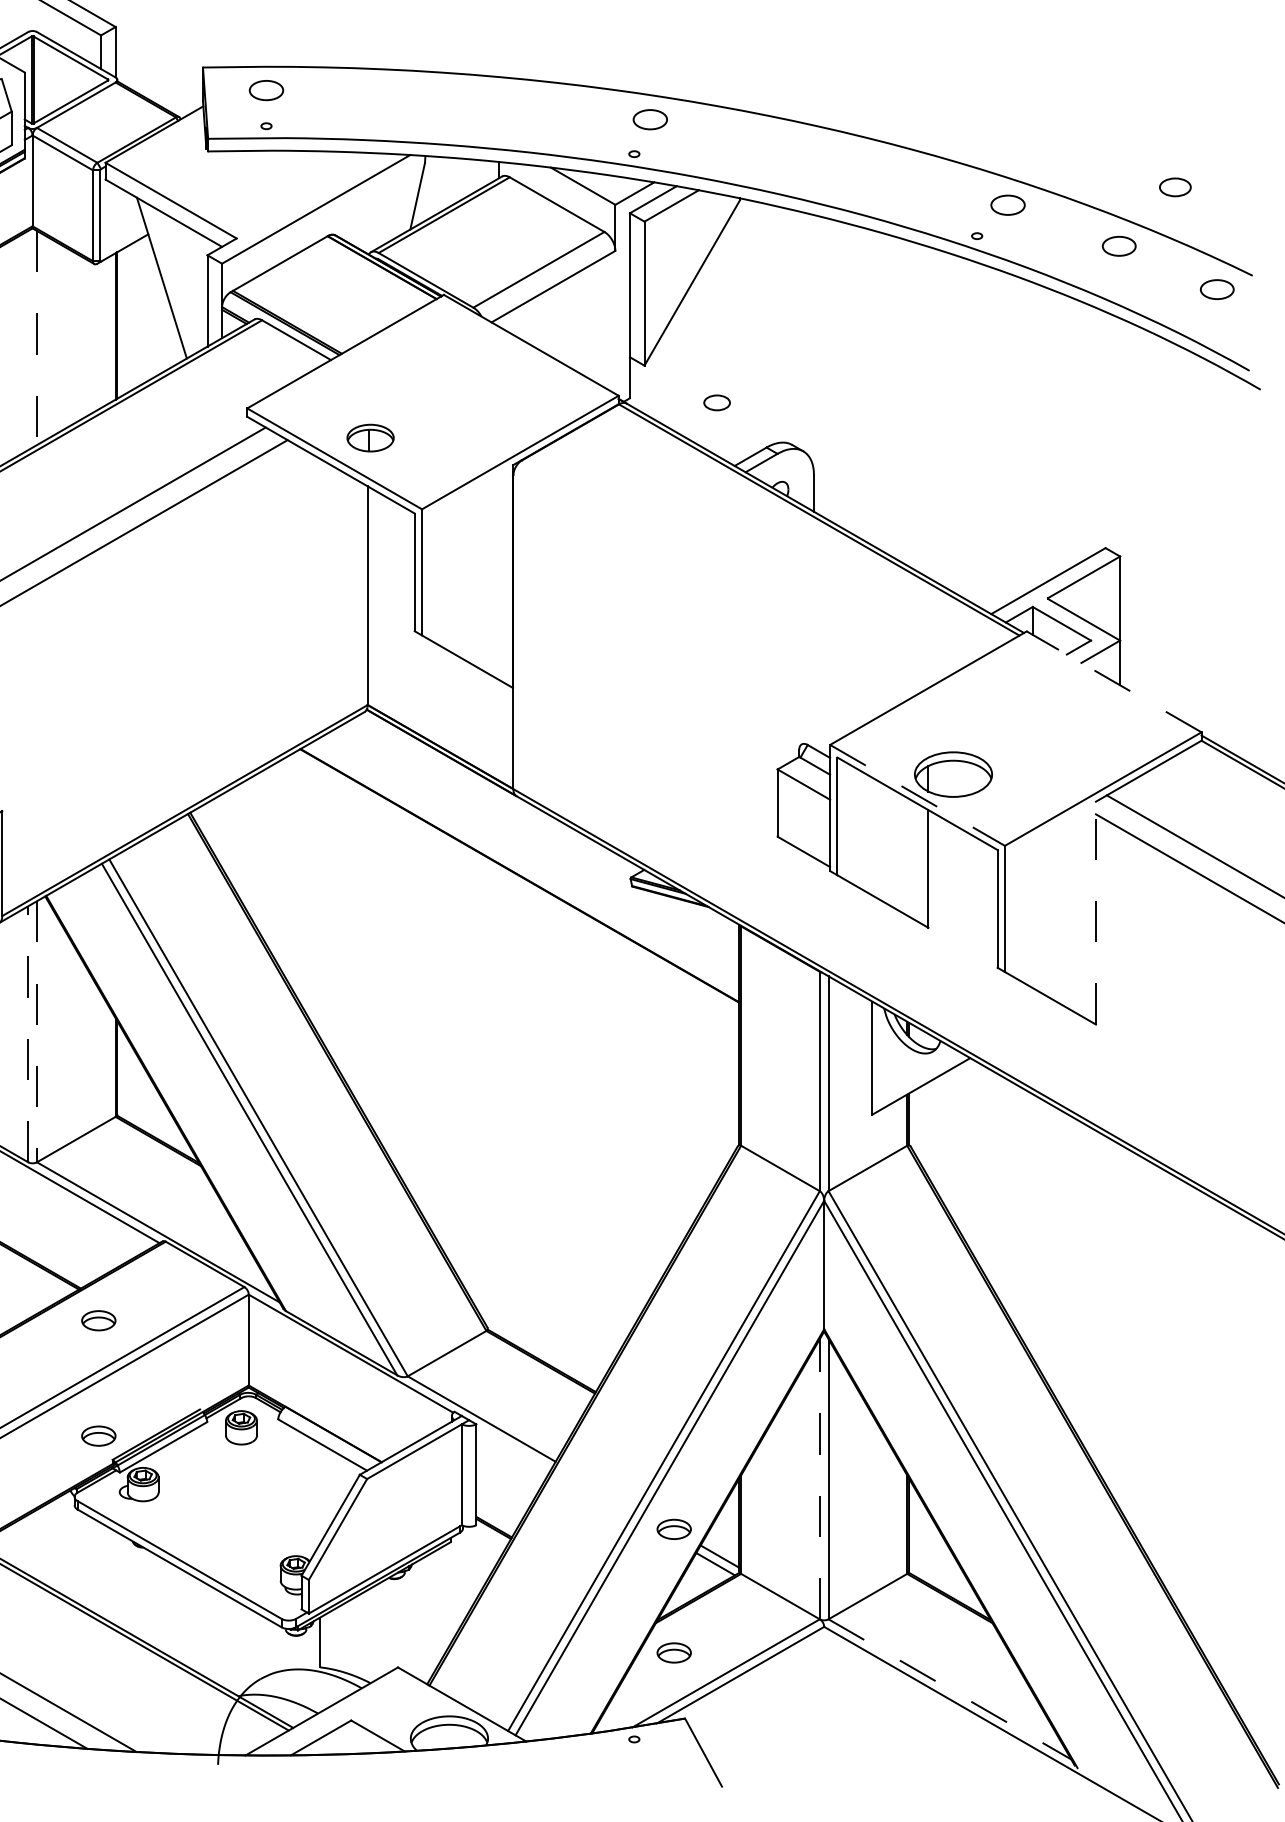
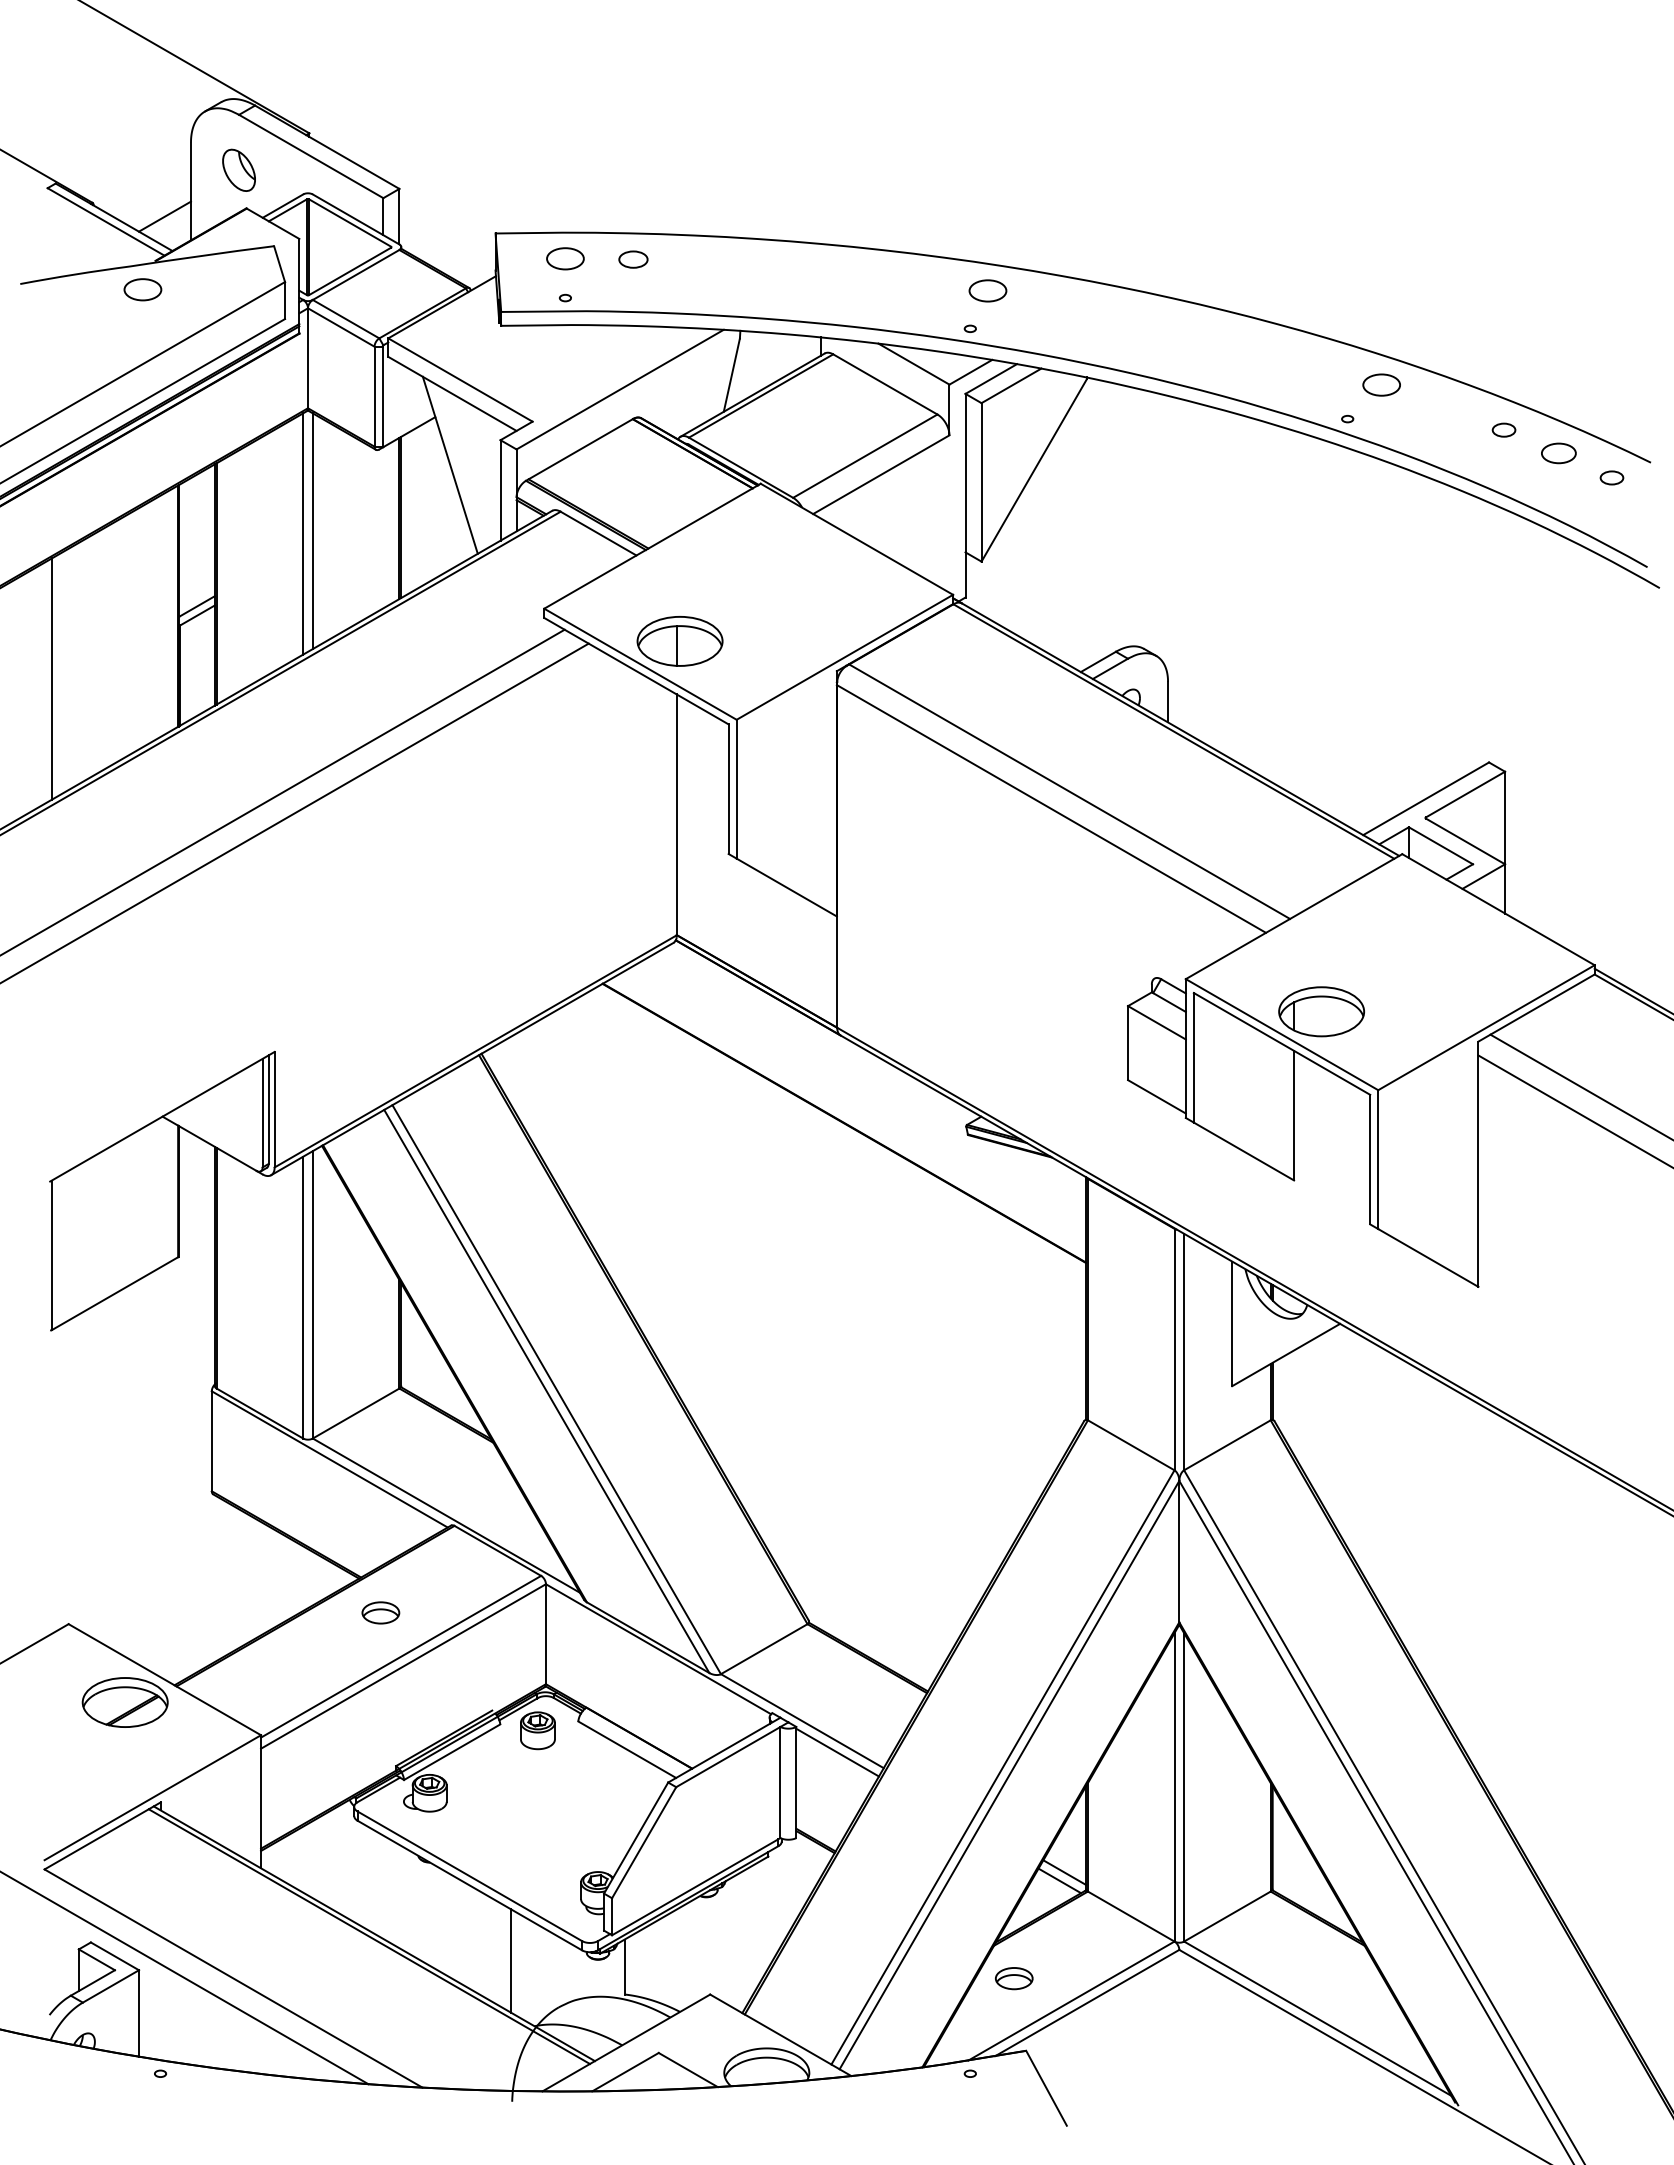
part: (1175, 187) -> (1558, 453), moved
part: (1118, 245) -> (1503, 429), size x0.62
part: (1216, 289) -> (1611, 477), size x0.62
line: (36, 338) -> (312, 531), dashed -> solid
line: (28, 340) -> (303, 533), added
part: (717, 402) -> (633, 259), moved
part: (370, 438) -> (679, 641), size x1.67
line: (724, 574) -> (1069, 791), added
line: (708, 589) -> (1051, 808), added
line: (1114, 681) -> (1498, 909), dashed -> solid
line: (917, 795) -> (1282, 1034), dashed -> solid
line: (1096, 913) -> (1478, 1164), dashed -> solid
line: (36, 1031) -> (312, 1294), dashed -> solid
line: (28, 1034) -> (303, 1297), dashed -> solid
part: (98, 1435) -> (380, 1739), removed
line: (513, 1447) -> (837, 1752), added
line: (819, 1478) -> (1174, 1786), dashed -> solid
part: (674, 1529) -> (1014, 1842), removed
line: (217, 1636) -> (511, 1960), added
line: (950, 1689) -> (1318, 2018), dashed -> solid

